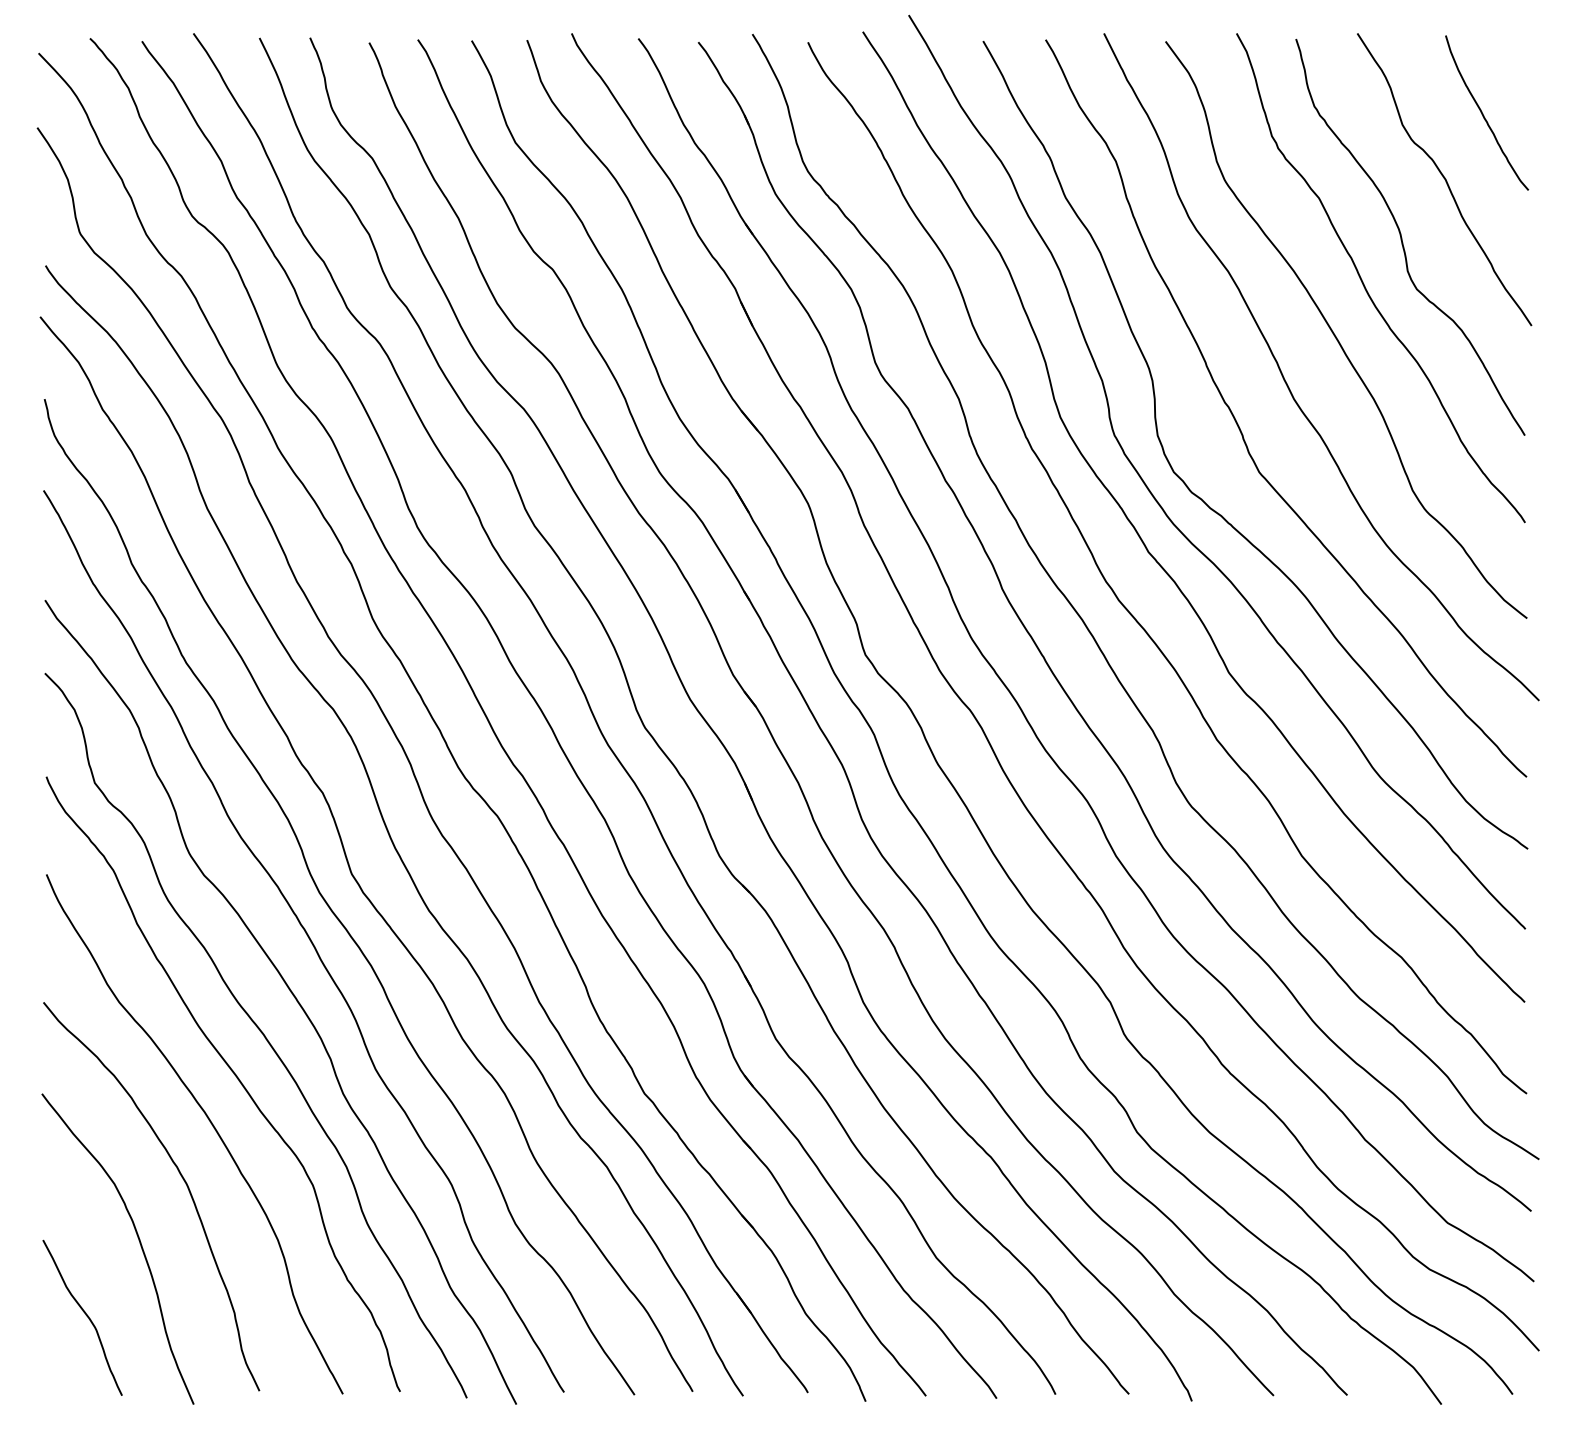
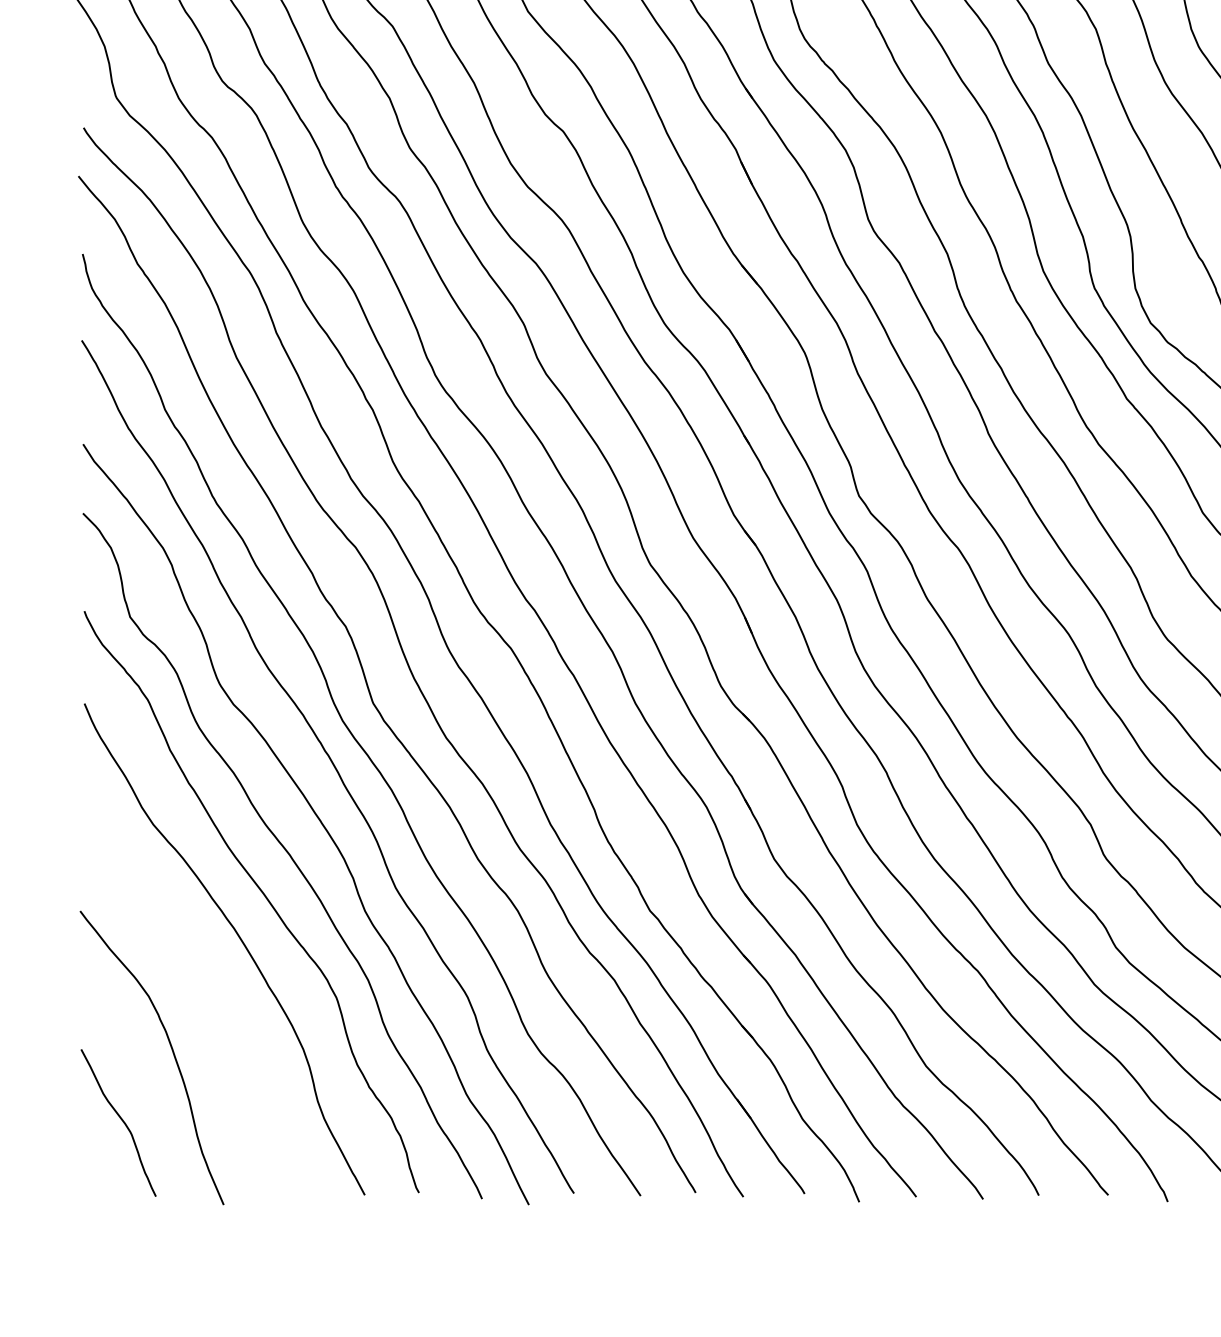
curve: (182, 1179) -> (213, 992), removed

